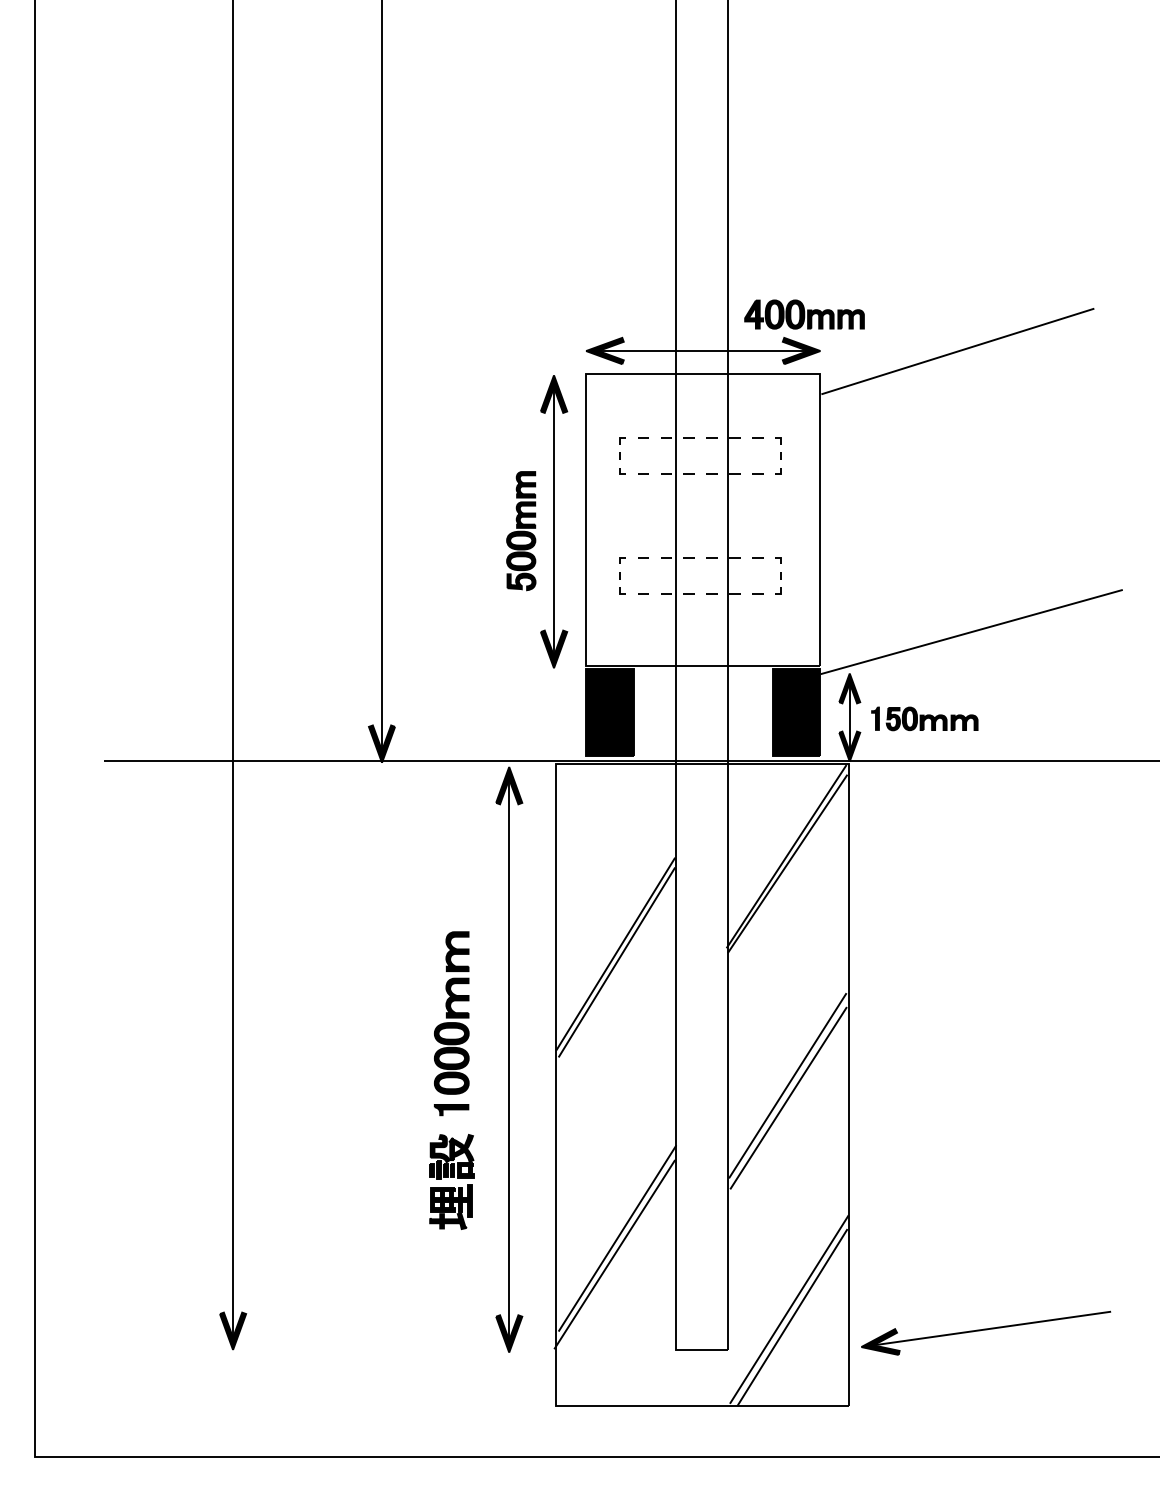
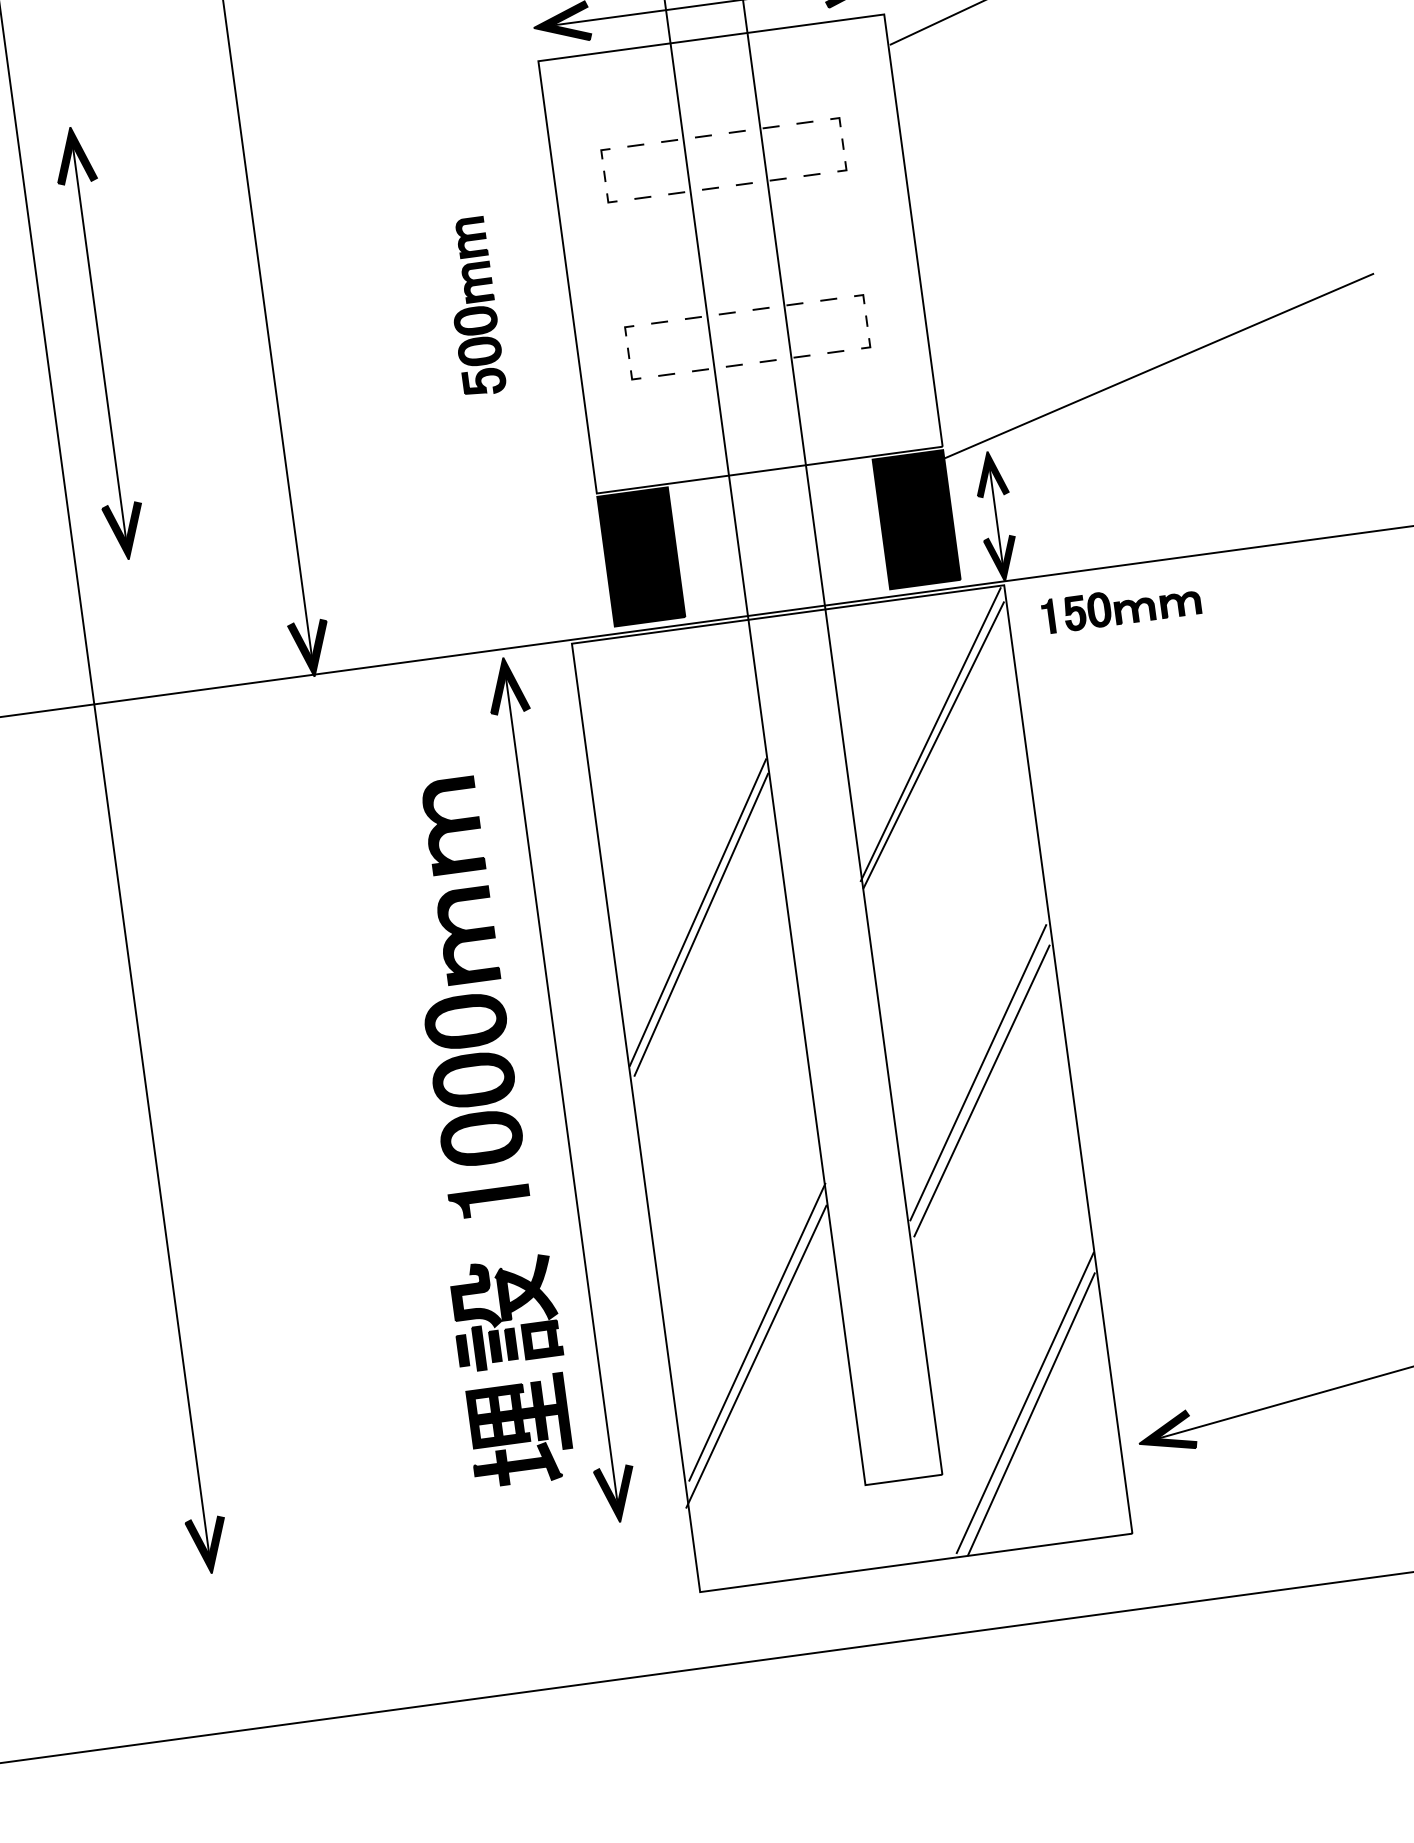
part: (554, 521) -> (100, 342), moved
part: (924, 718) -> (1120, 606), moved
part: (451, 1080) -> (480, 1132), size x1.6

